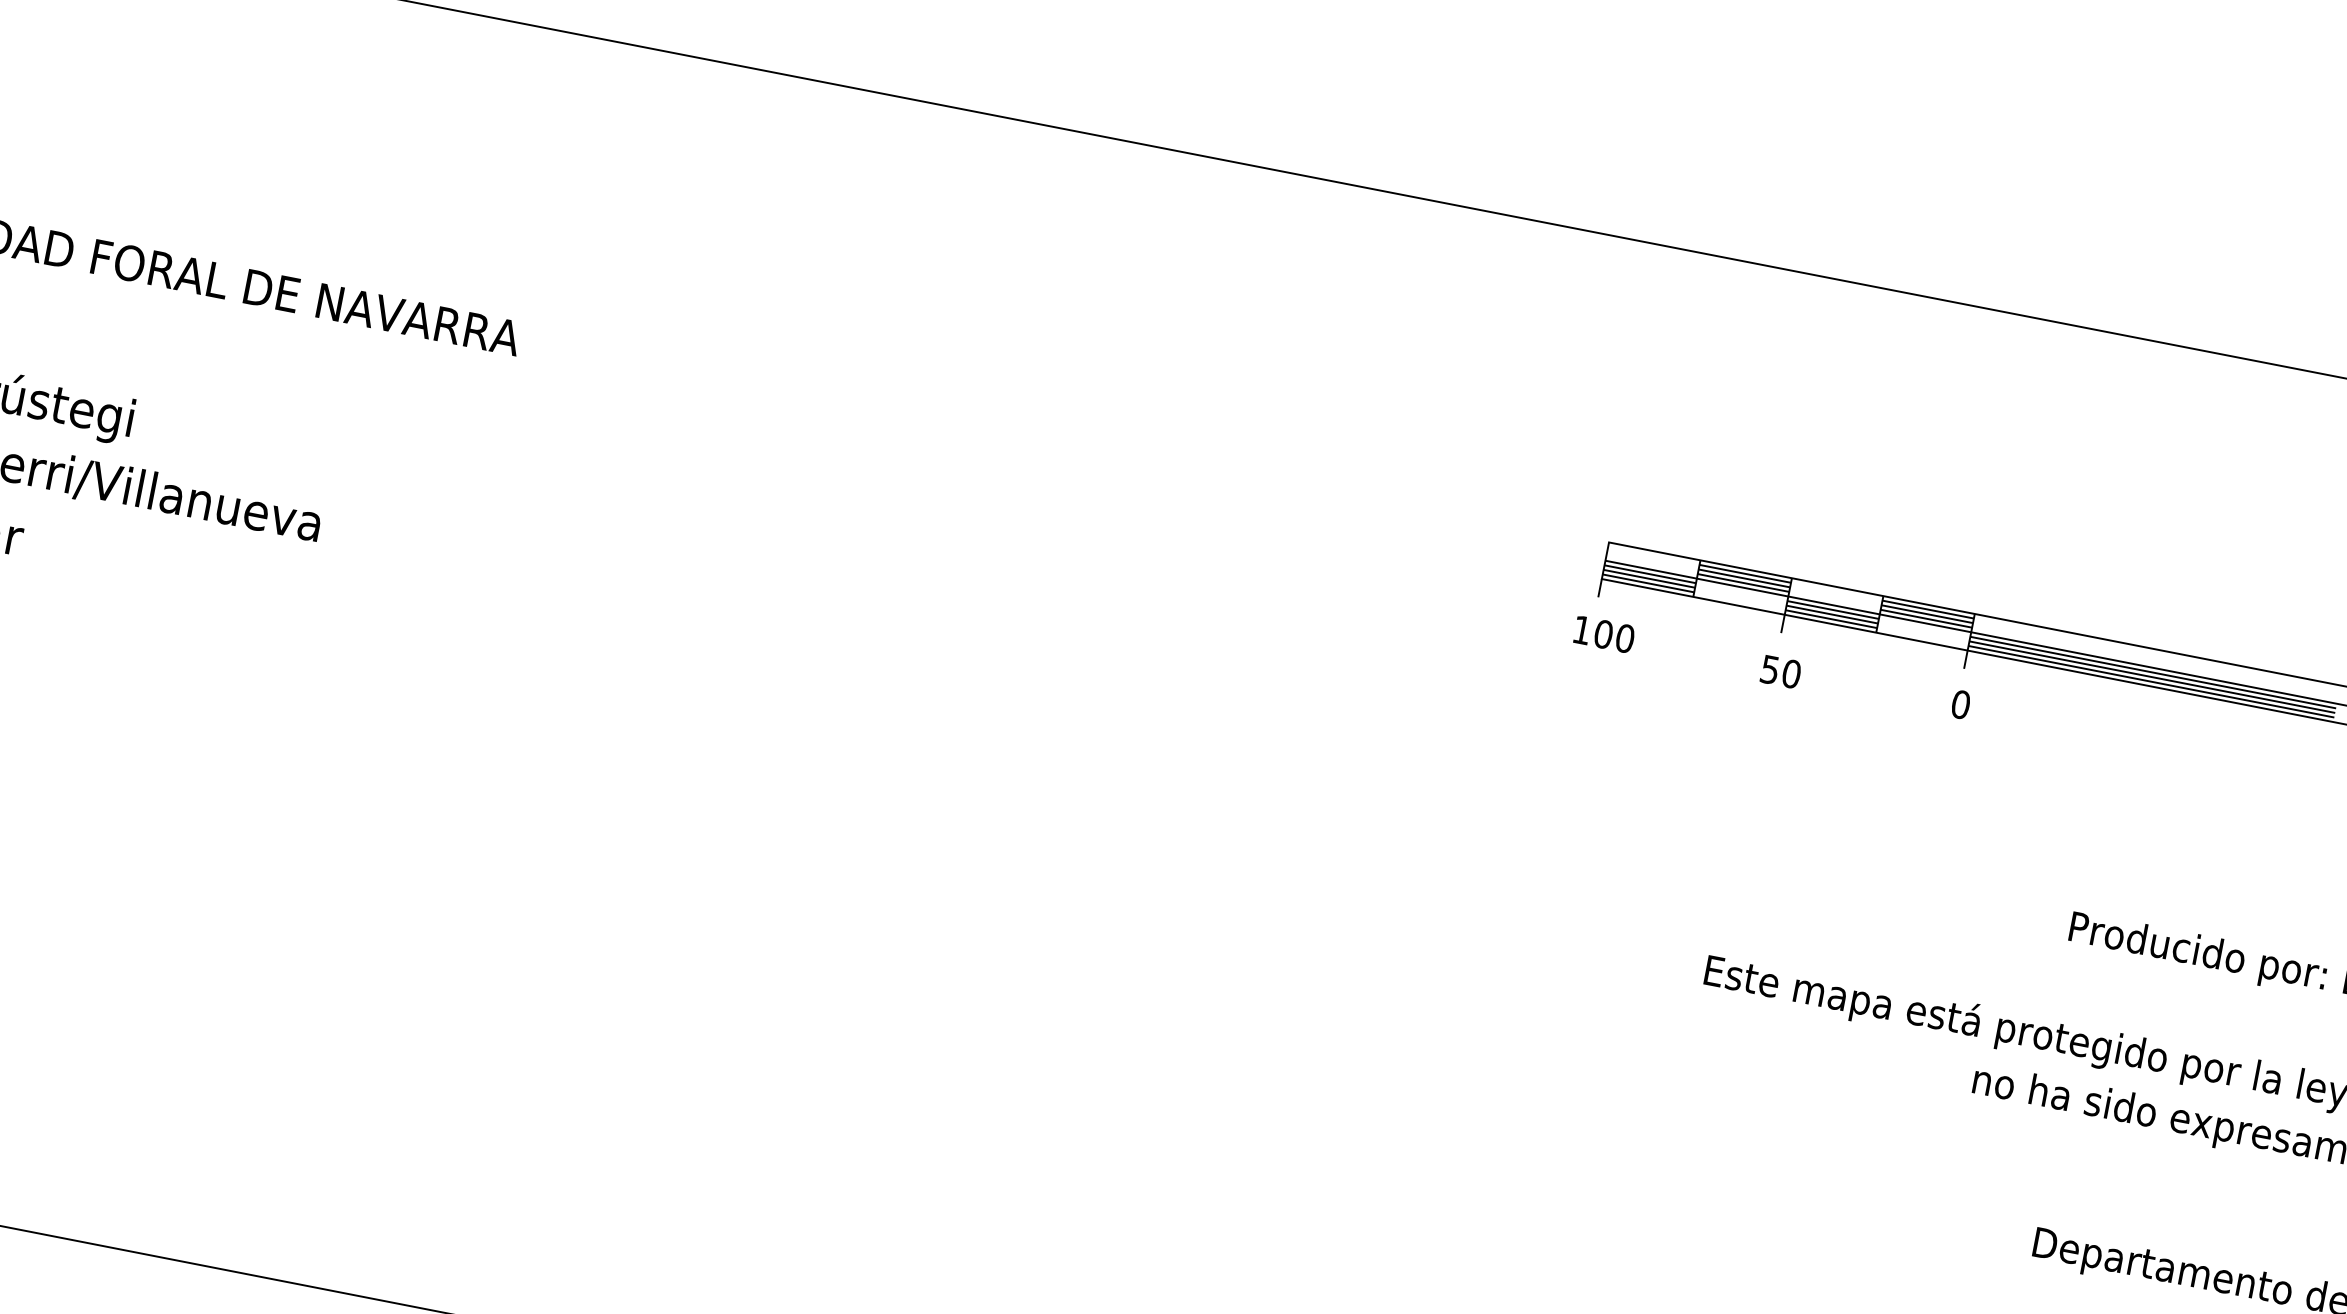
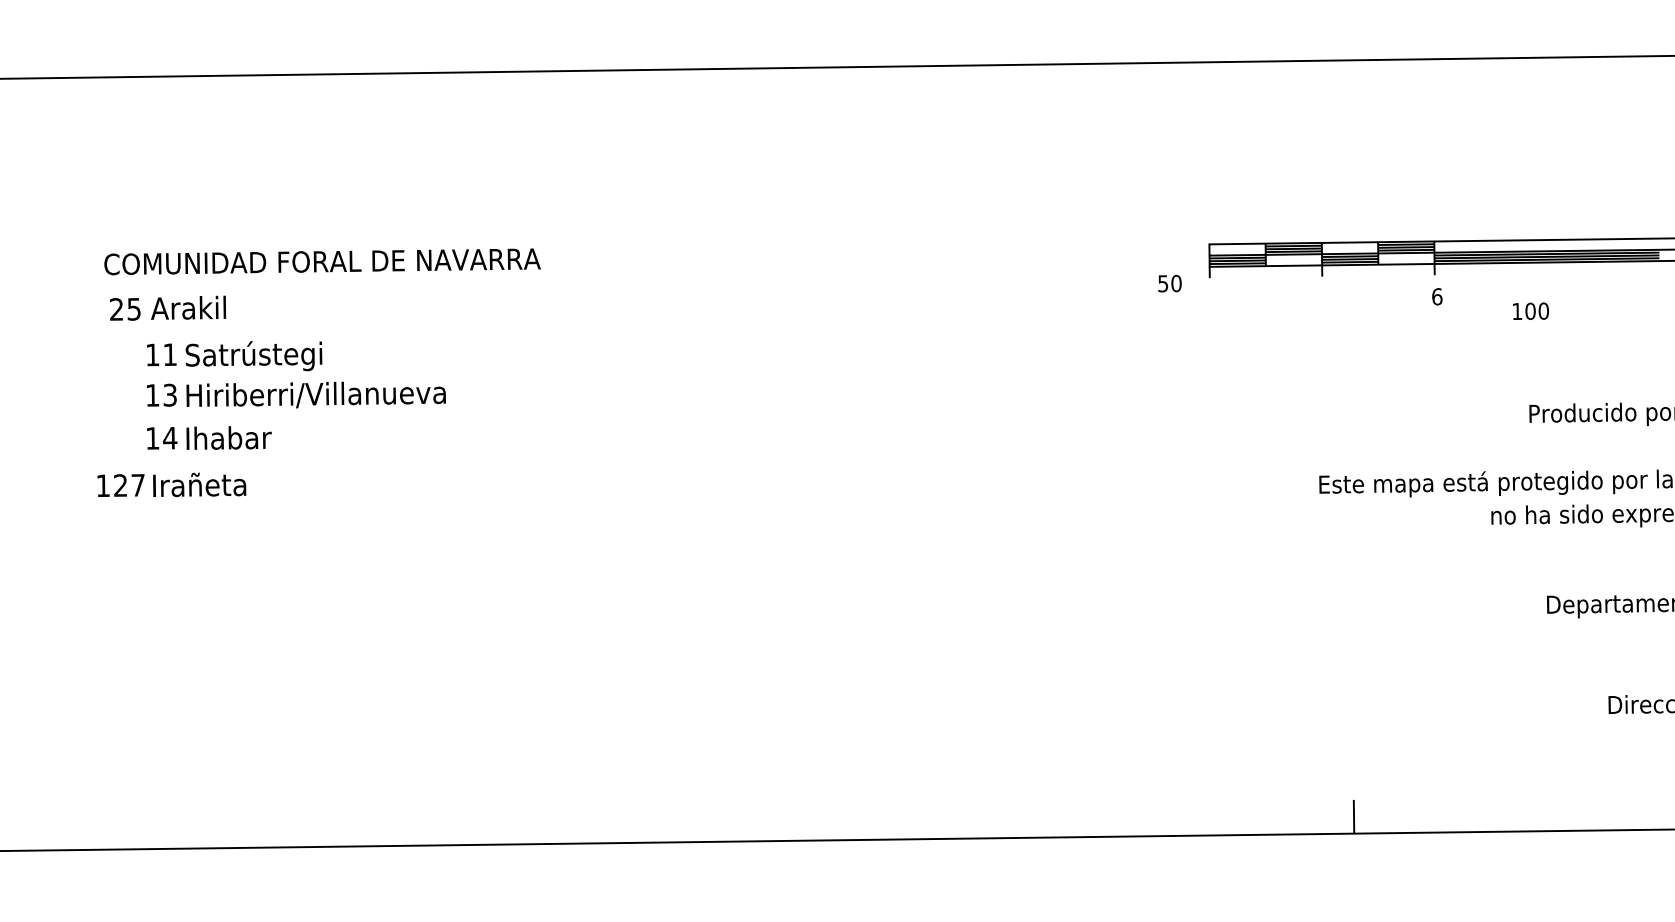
text: (1603, 633) -> (1530, 310), moved
text: (1780, 671) -> (1169, 283), moved
text: (1961, 704) -> (1437, 296), 0 -> 6

